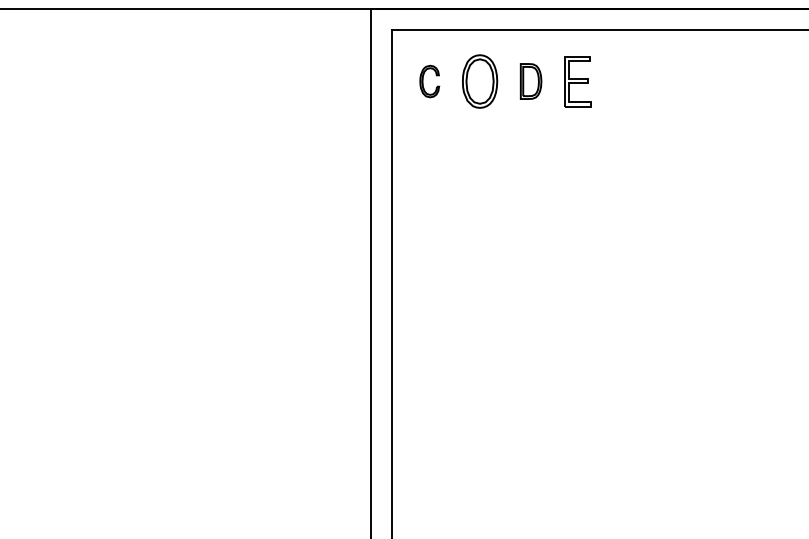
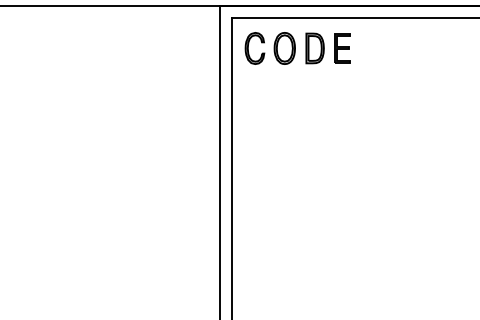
part: (428, 81) -> (254, 48), size x1.67
part: (530, 81) -> (314, 48), size x1.43

